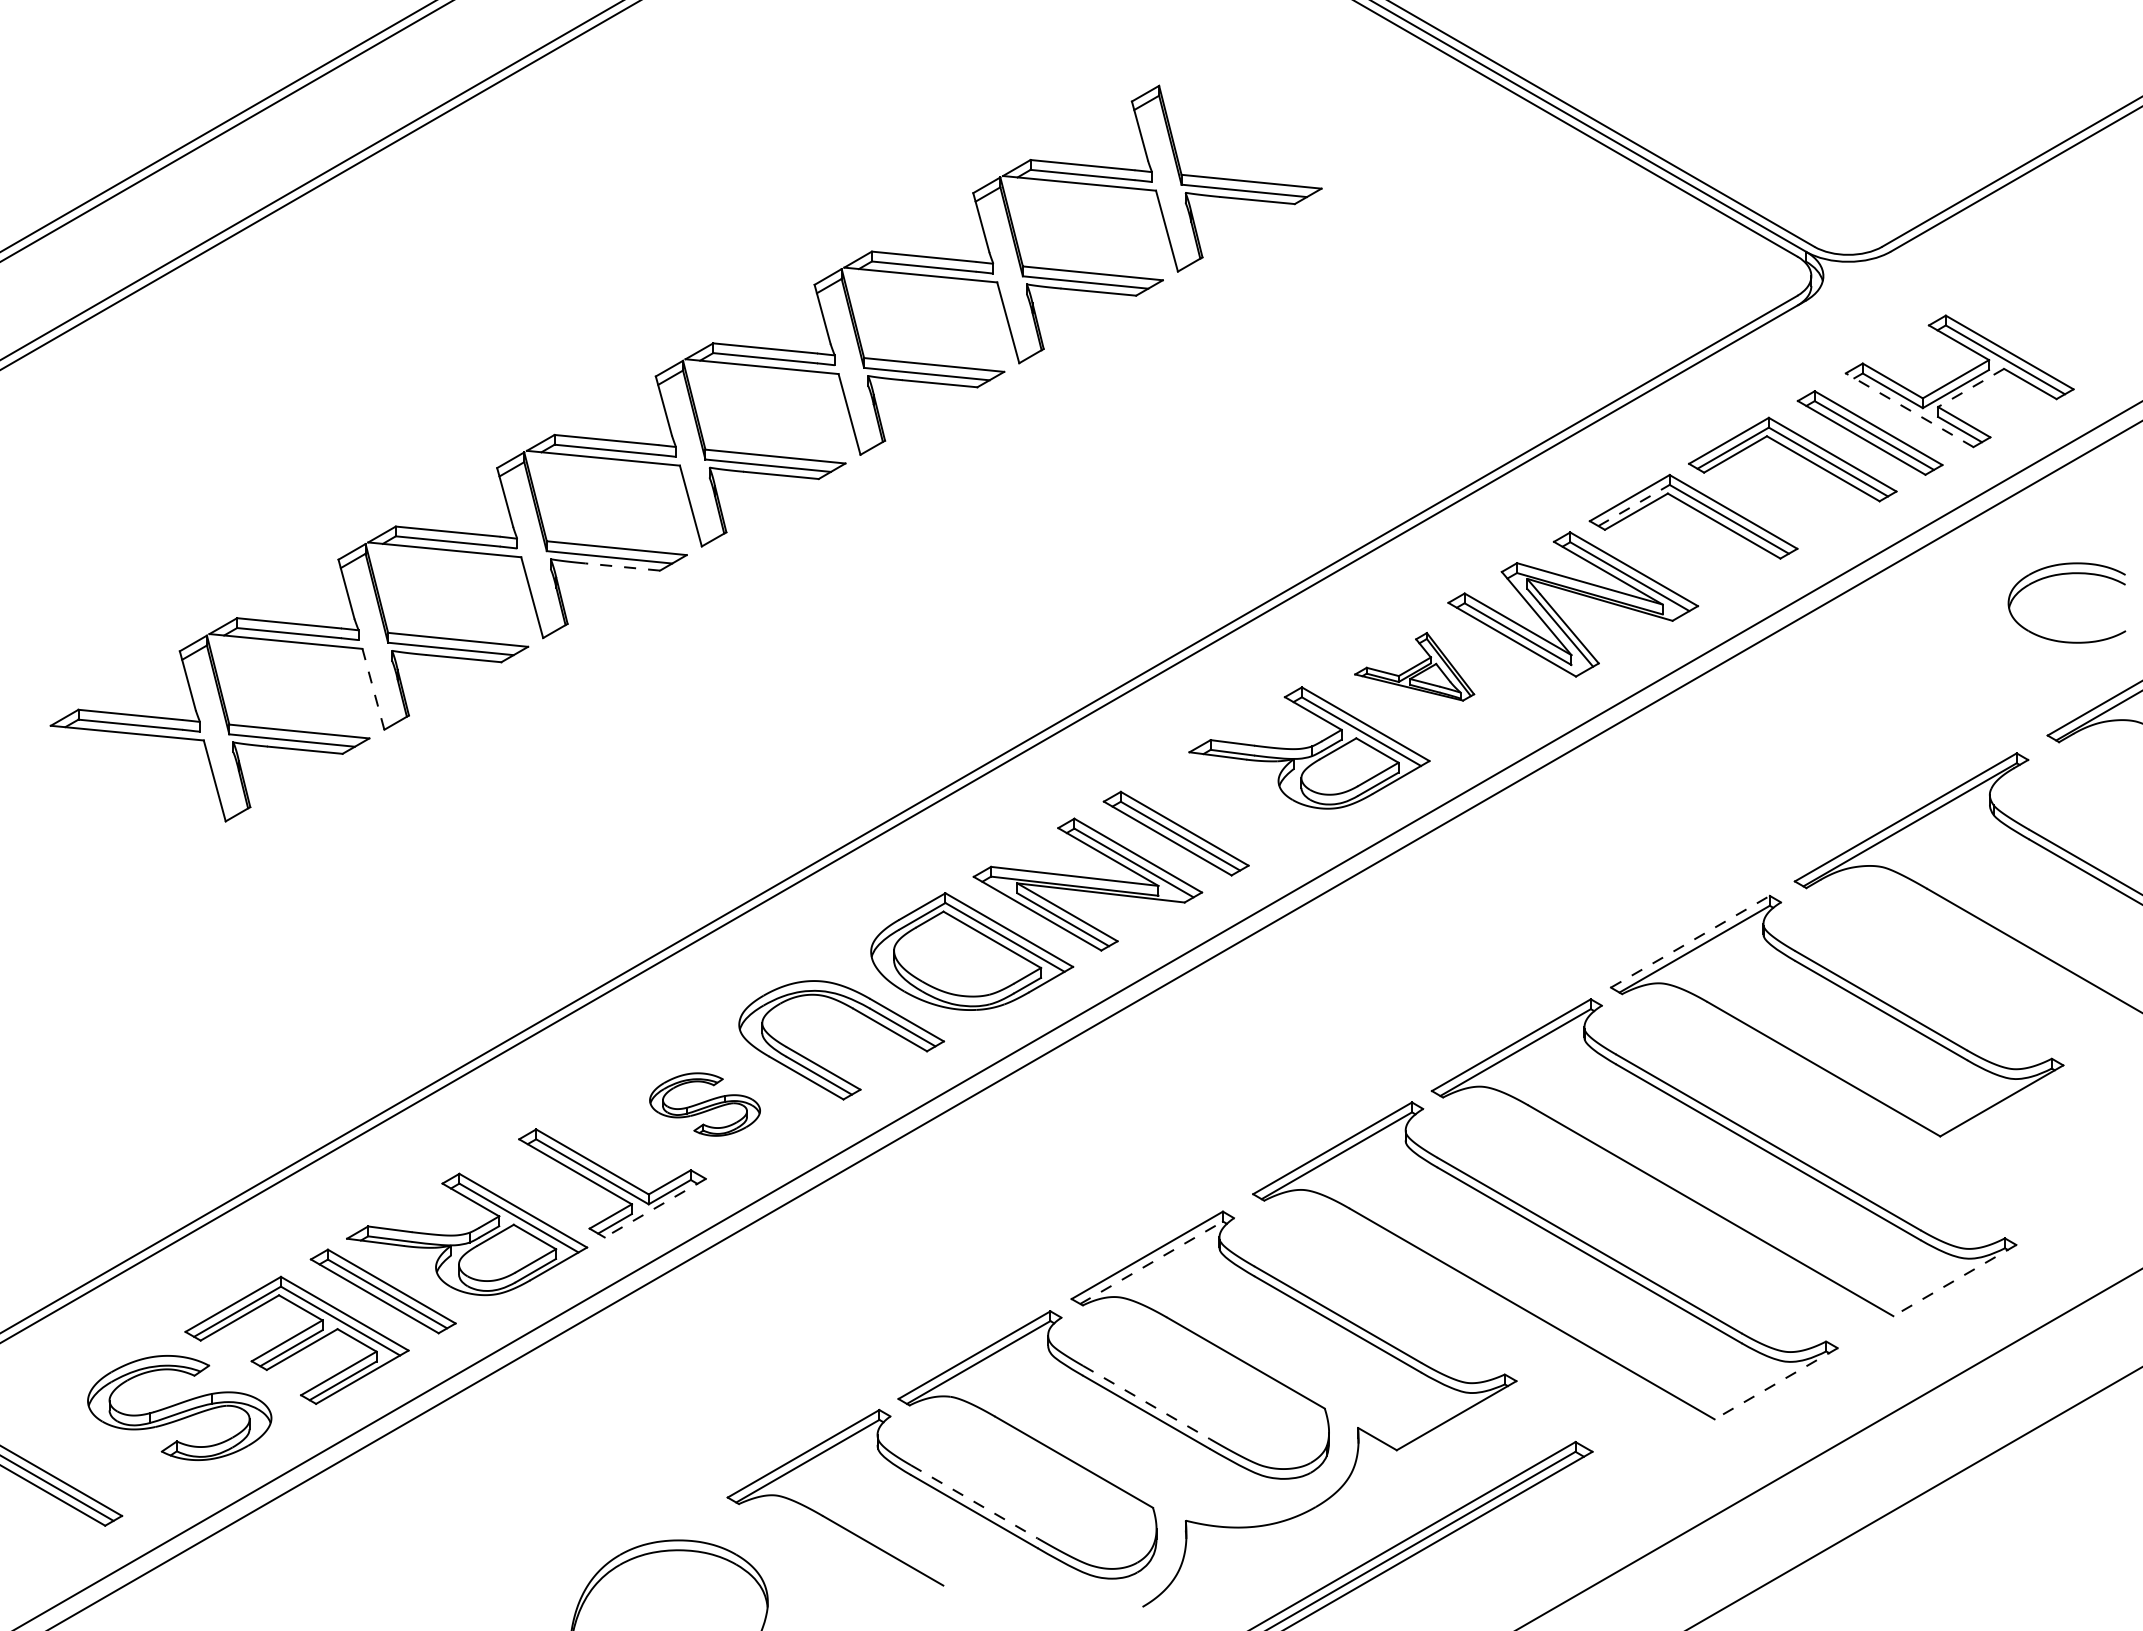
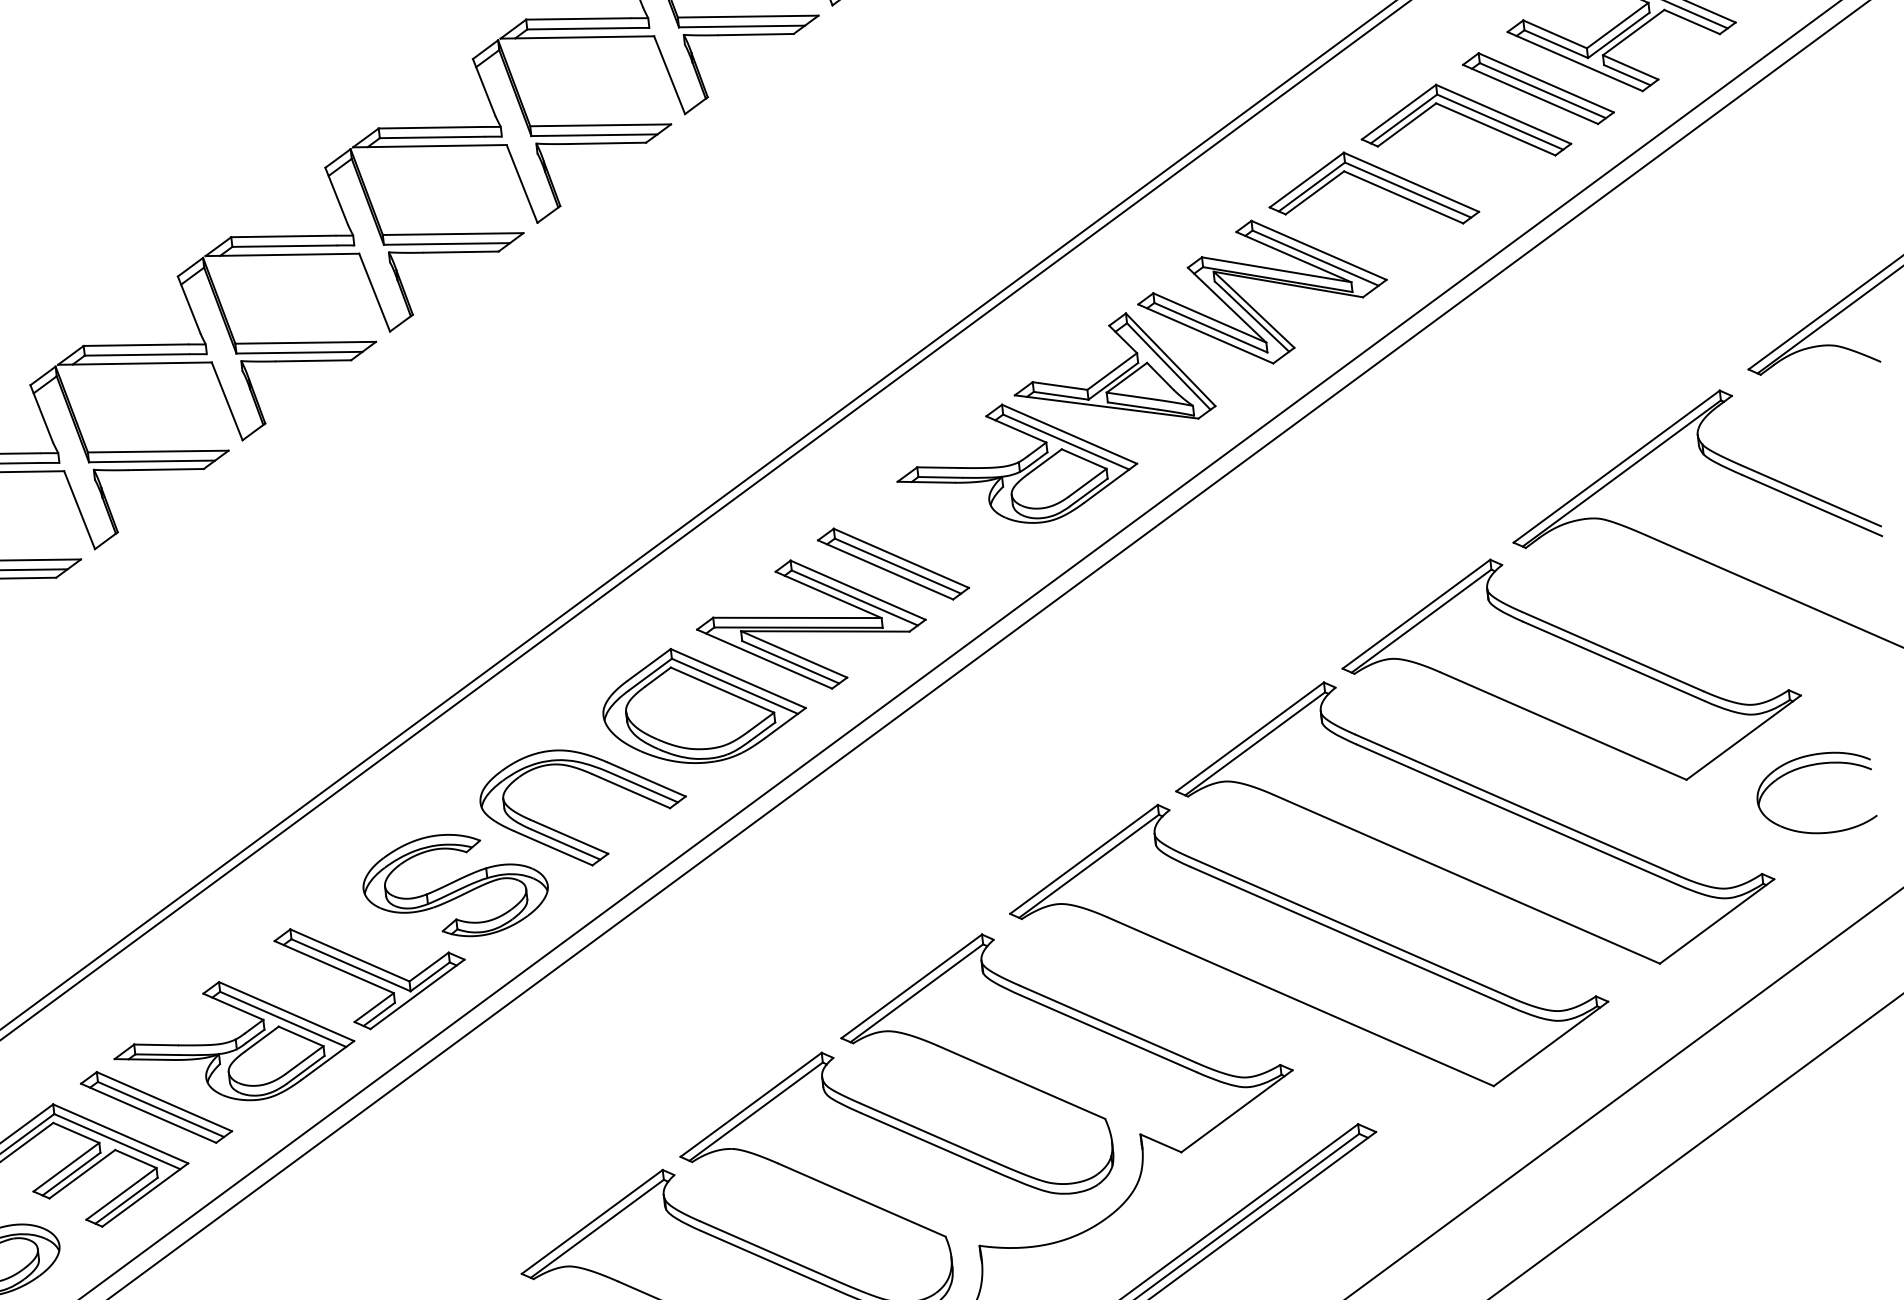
line: (1970, 388) -> (1633, 33), dashed -> solid
line: (1909, 410) -> (1575, 61), dashed -> solid
line: (1634, 505) -> (1312, 186), dashed -> solid
line: (622, 567) -> (313, 361), dashed -> solid
part: (2061, 575) -> (1807, 767), moved
part: (1414, 666) -> (1111, 371), size x1.67
line: (373, 689) -> (79, 510), dashed -> solid
line: (1690, 941) -> (1416, 613), dashed -> solid
part: (704, 1104) -> (454, 885), size x1.67
line: (654, 1208) -> (416, 994), dashed -> solid
line: (1152, 1262) -> (917, 992), dashed -> solid
line: (1954, 1280) -> (1716, 921), dashed -> solid
line: (1775, 1383) -> (1550, 1043), dashed -> solid
line: (1146, 1402) -> (927, 1132), dashed -> solid
line: (974, 1502) -> (767, 1251), dashed -> solid

